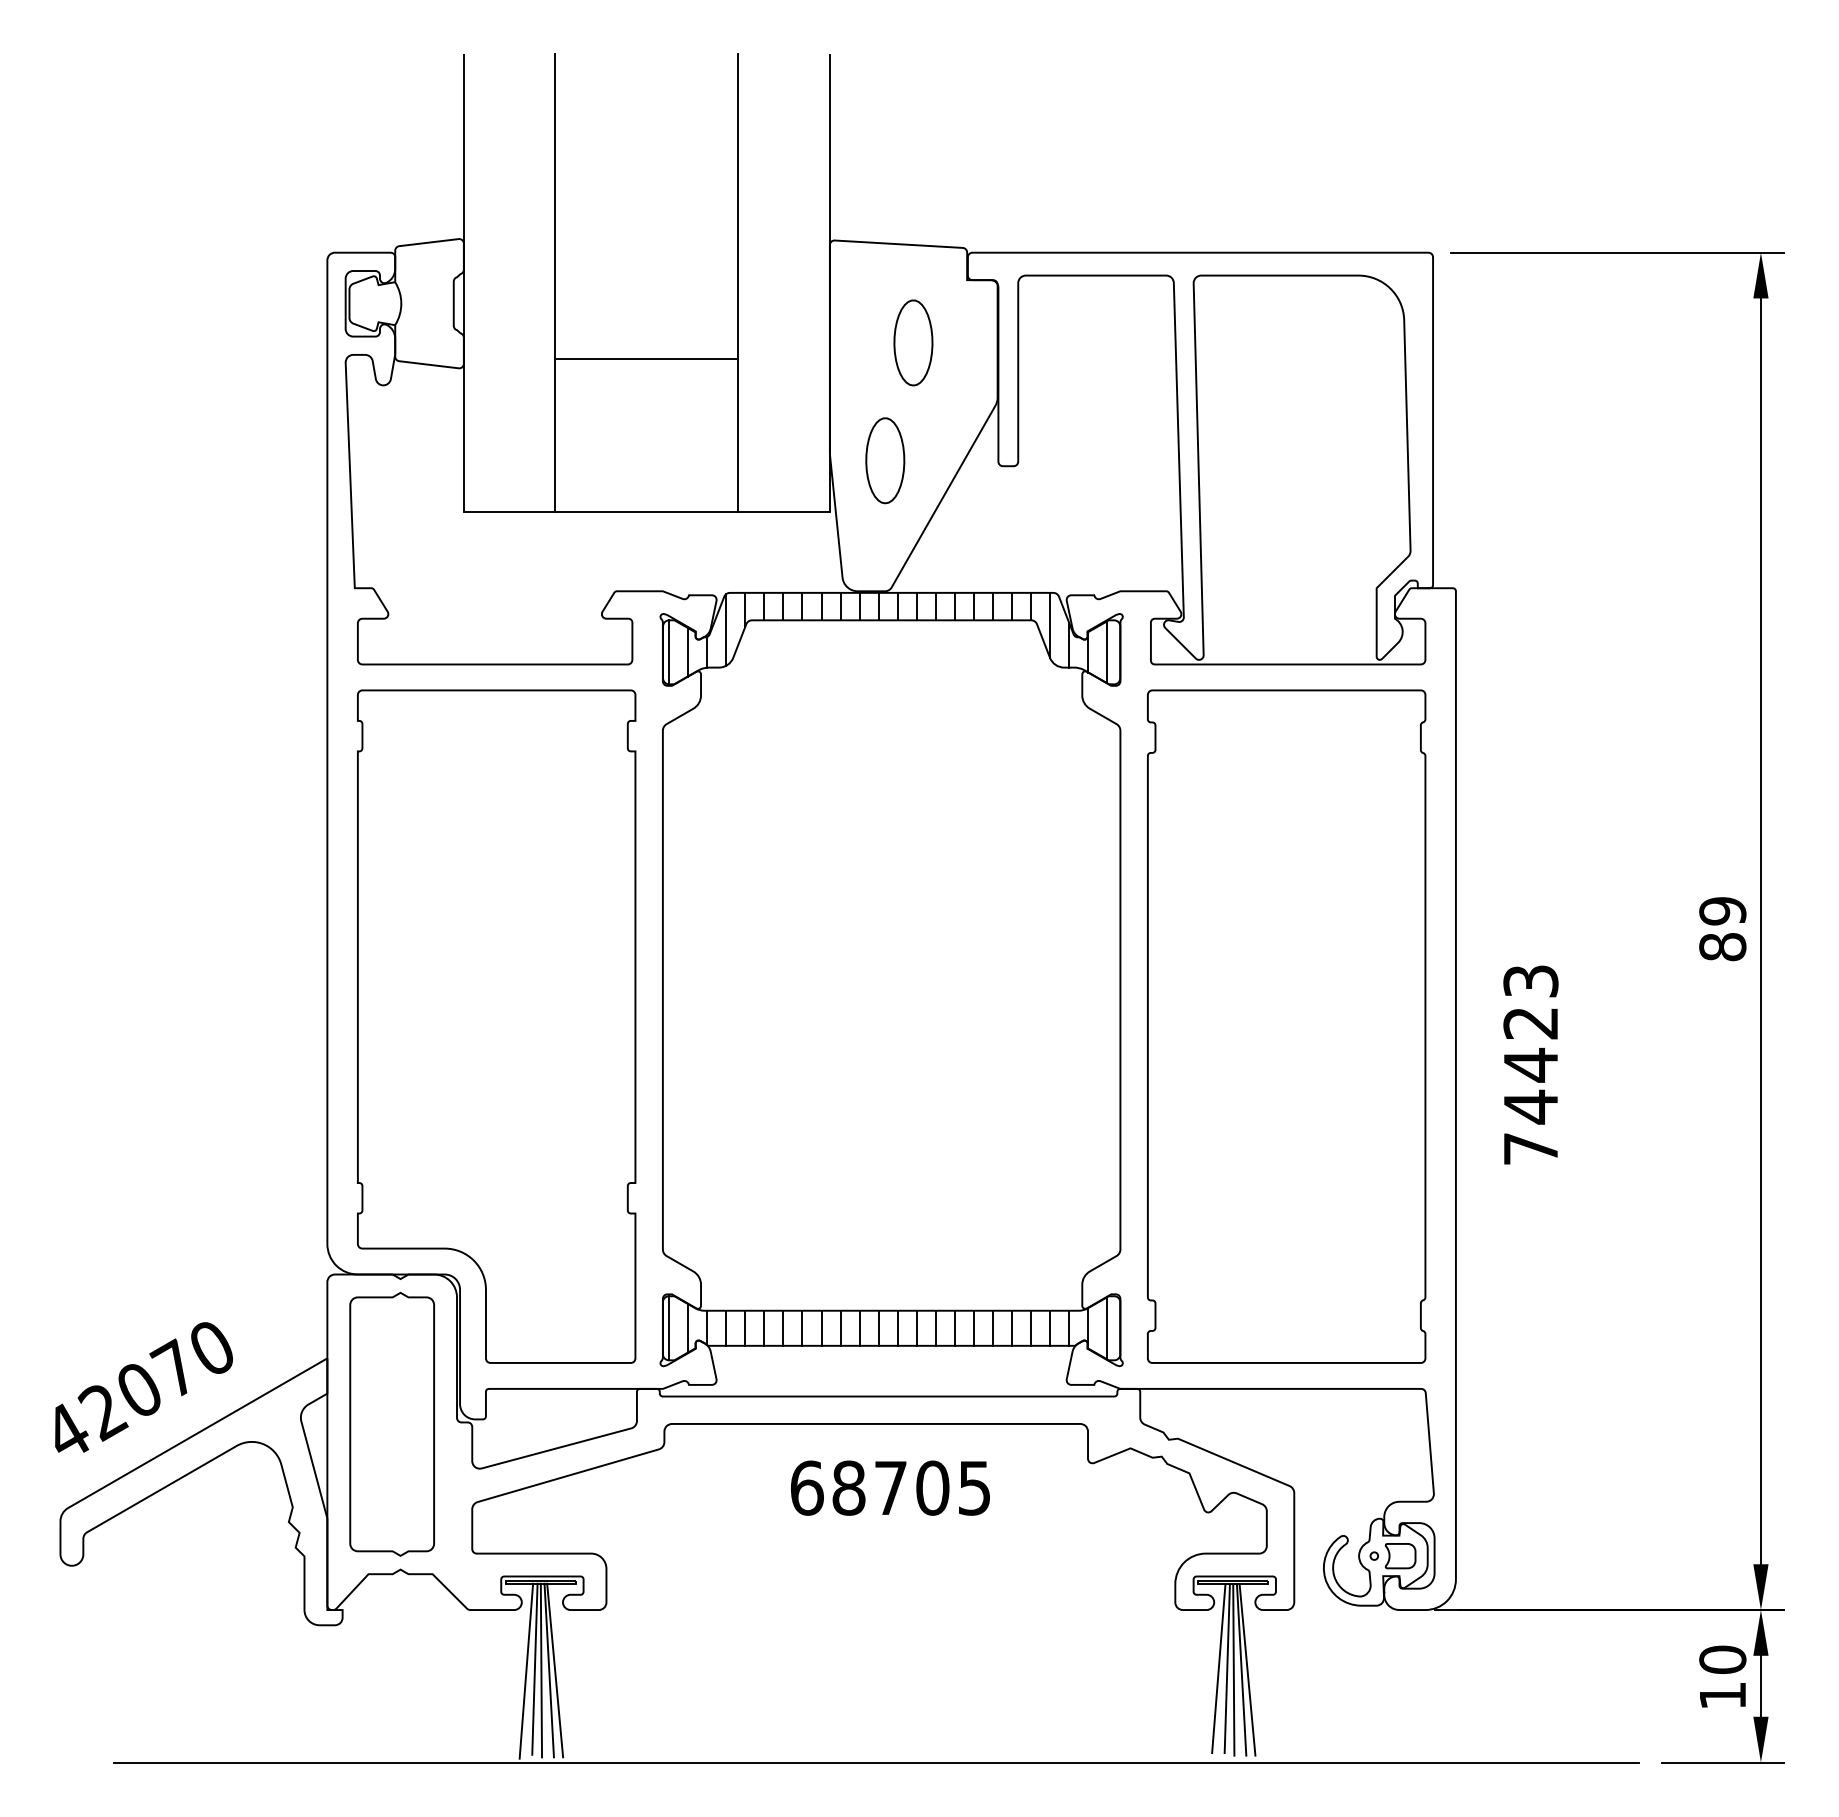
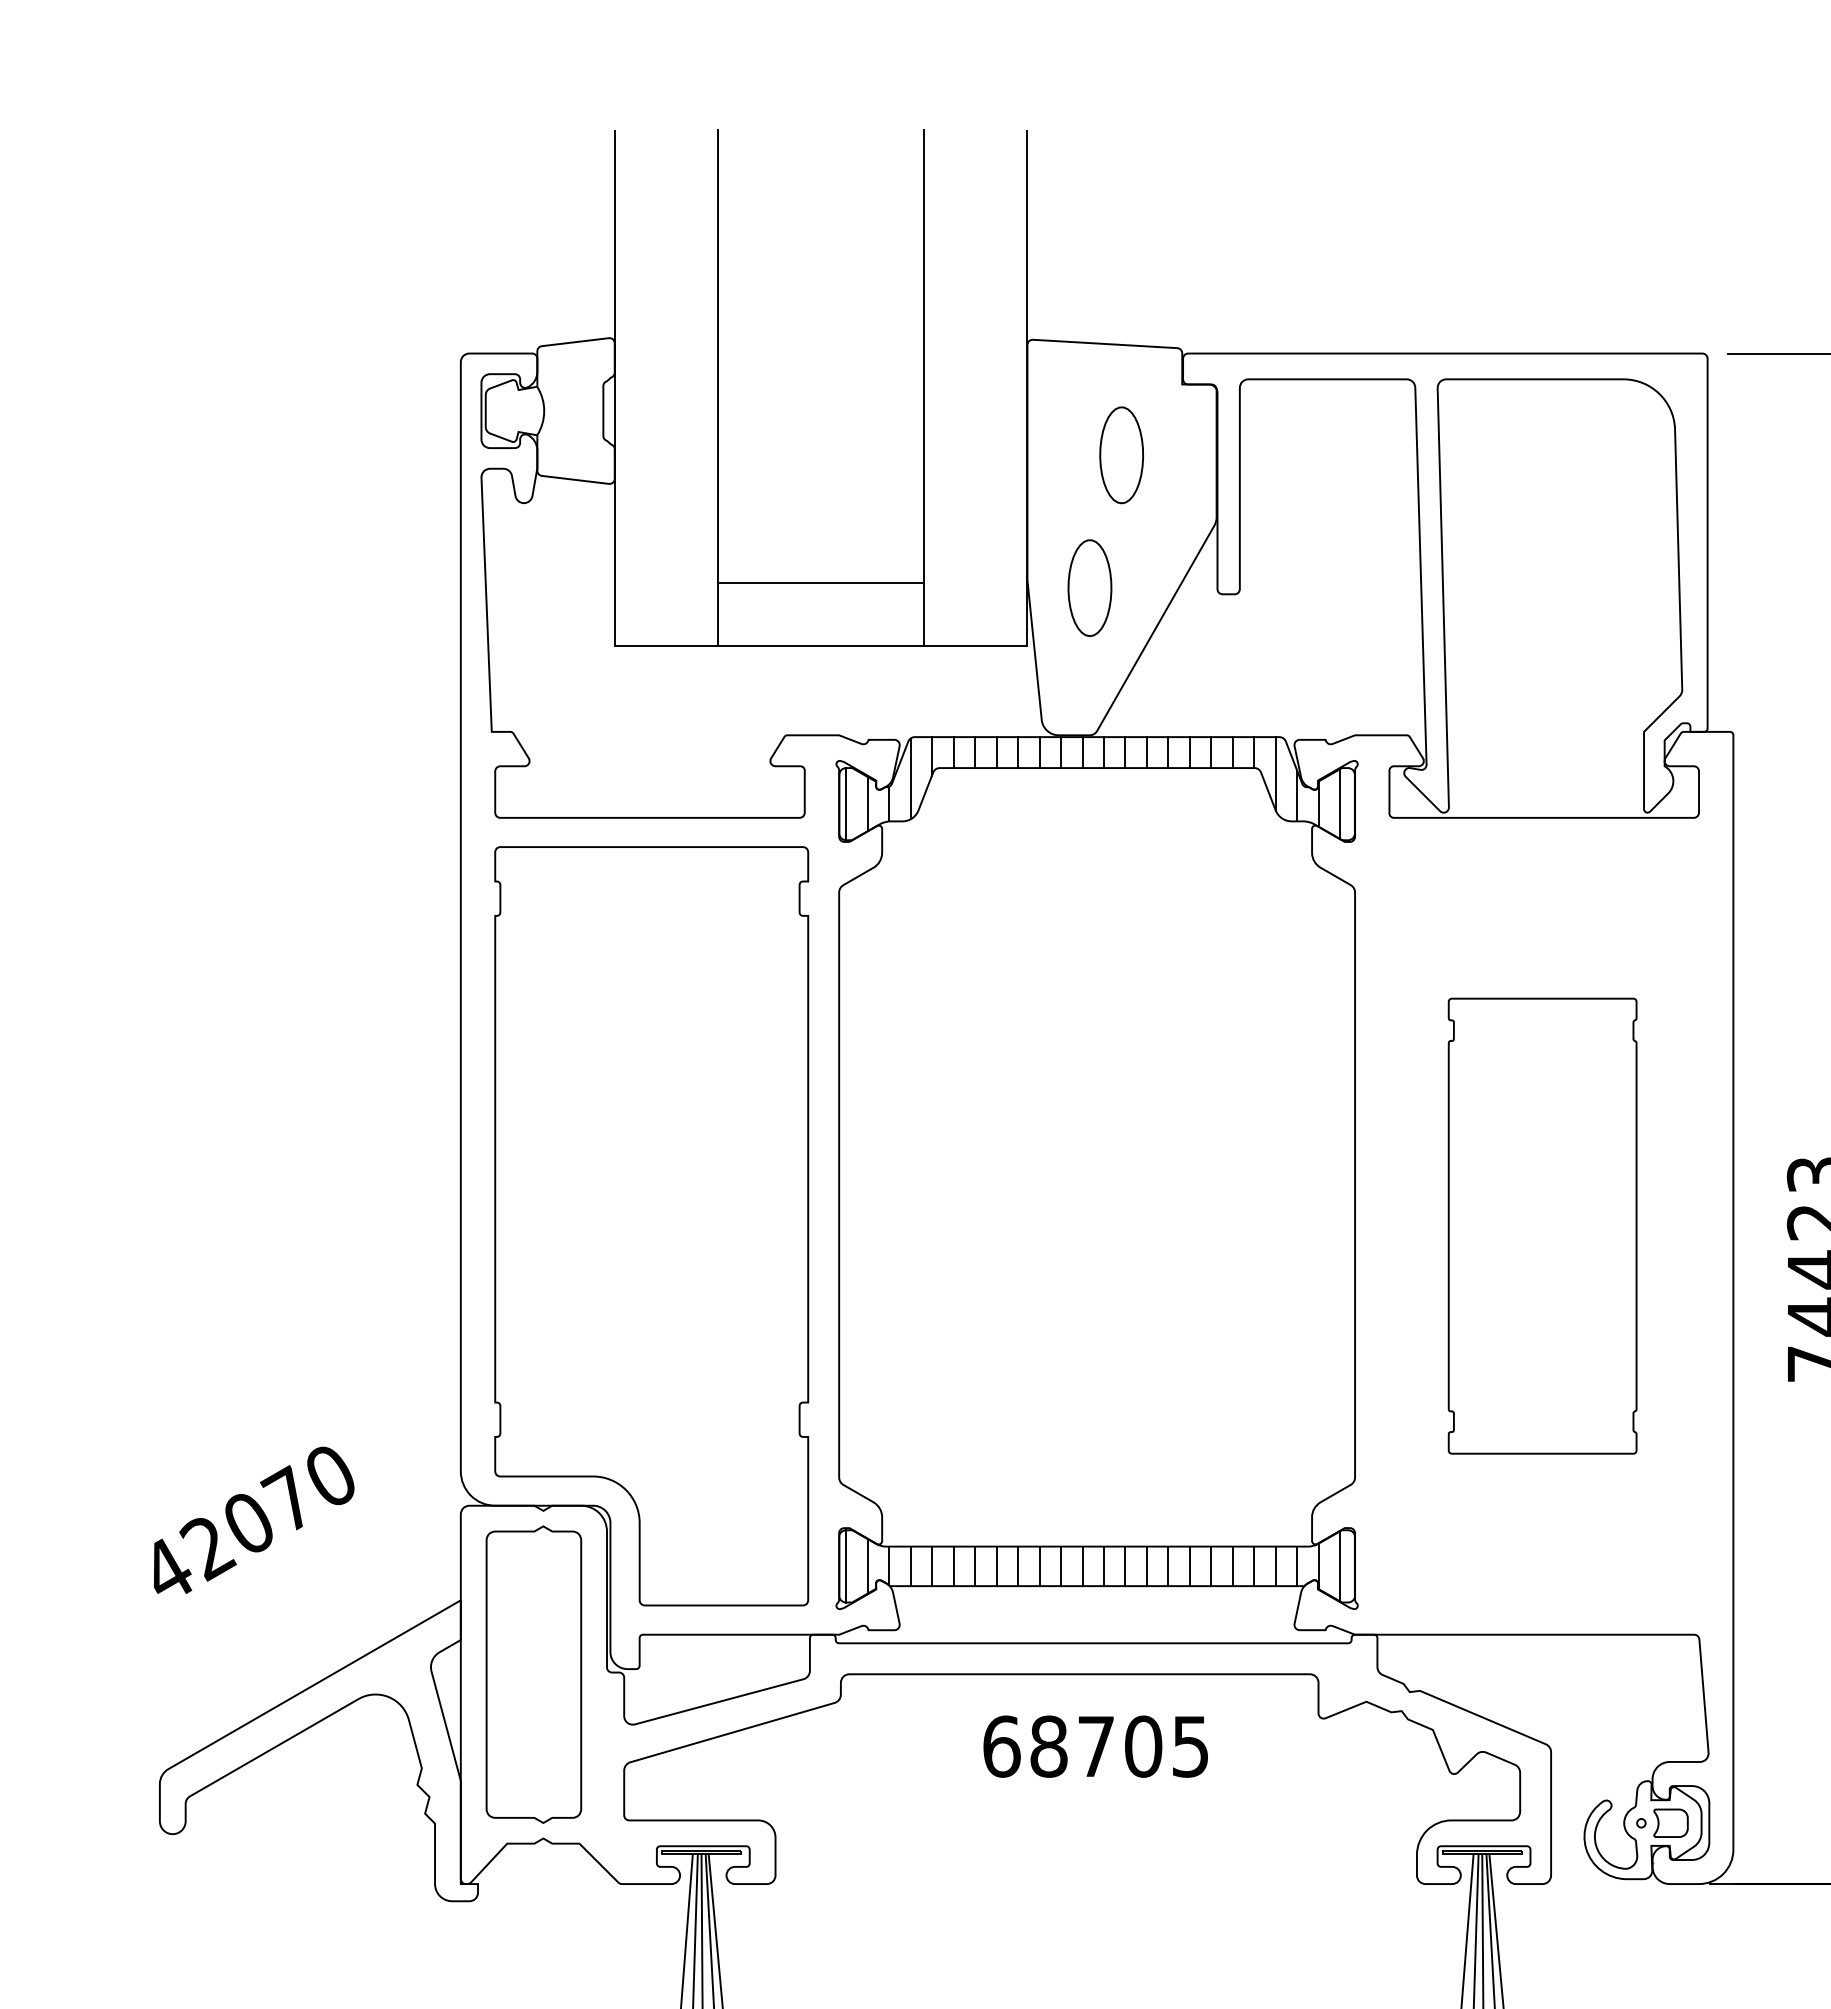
line: (646, 359) -> (820, 583), moved
part: (1286, 1026) -> (1542, 1226), size x0.6
text: (143, 1387) -> (253, 1520), moved

